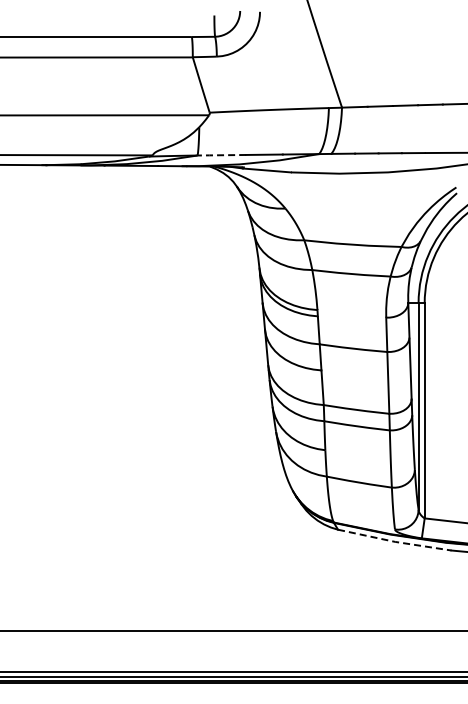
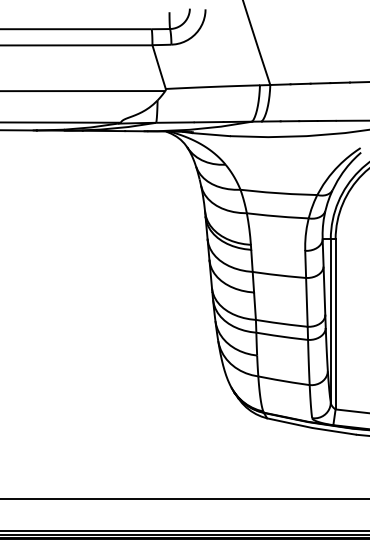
line: (220, 155) -> (174, 122), dashed -> solid
line: (395, 541) -> (312, 427), dashed -> solid

